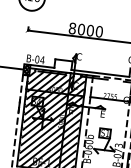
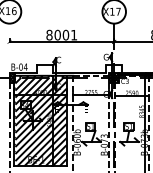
text: (99, 31) -> (74, 34), 8000 -> 8001

